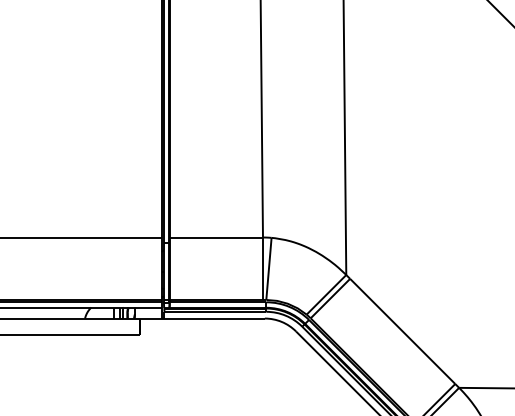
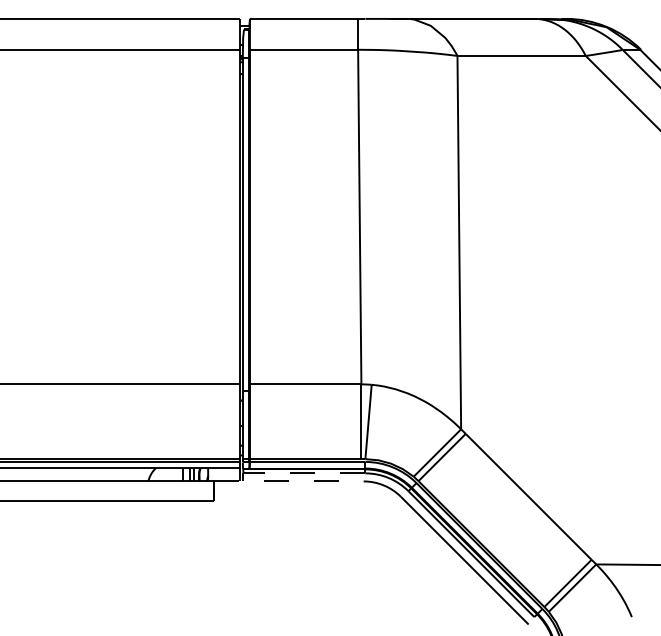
line: (215, 311) -> (304, 473), solid -> dashed
line: (202, 318) -> (288, 481), solid -> dashed

